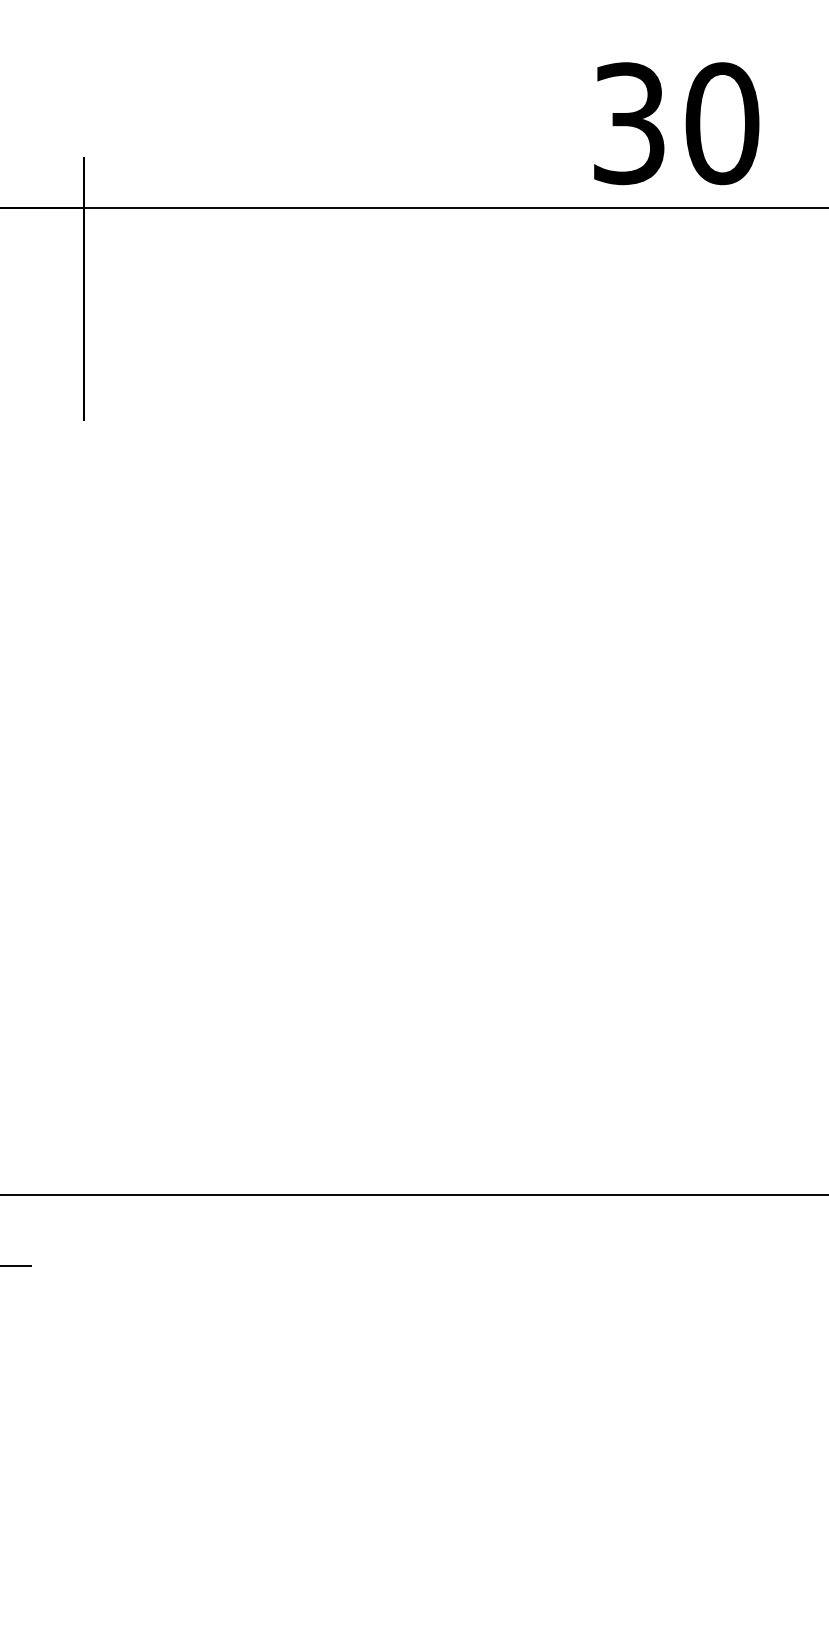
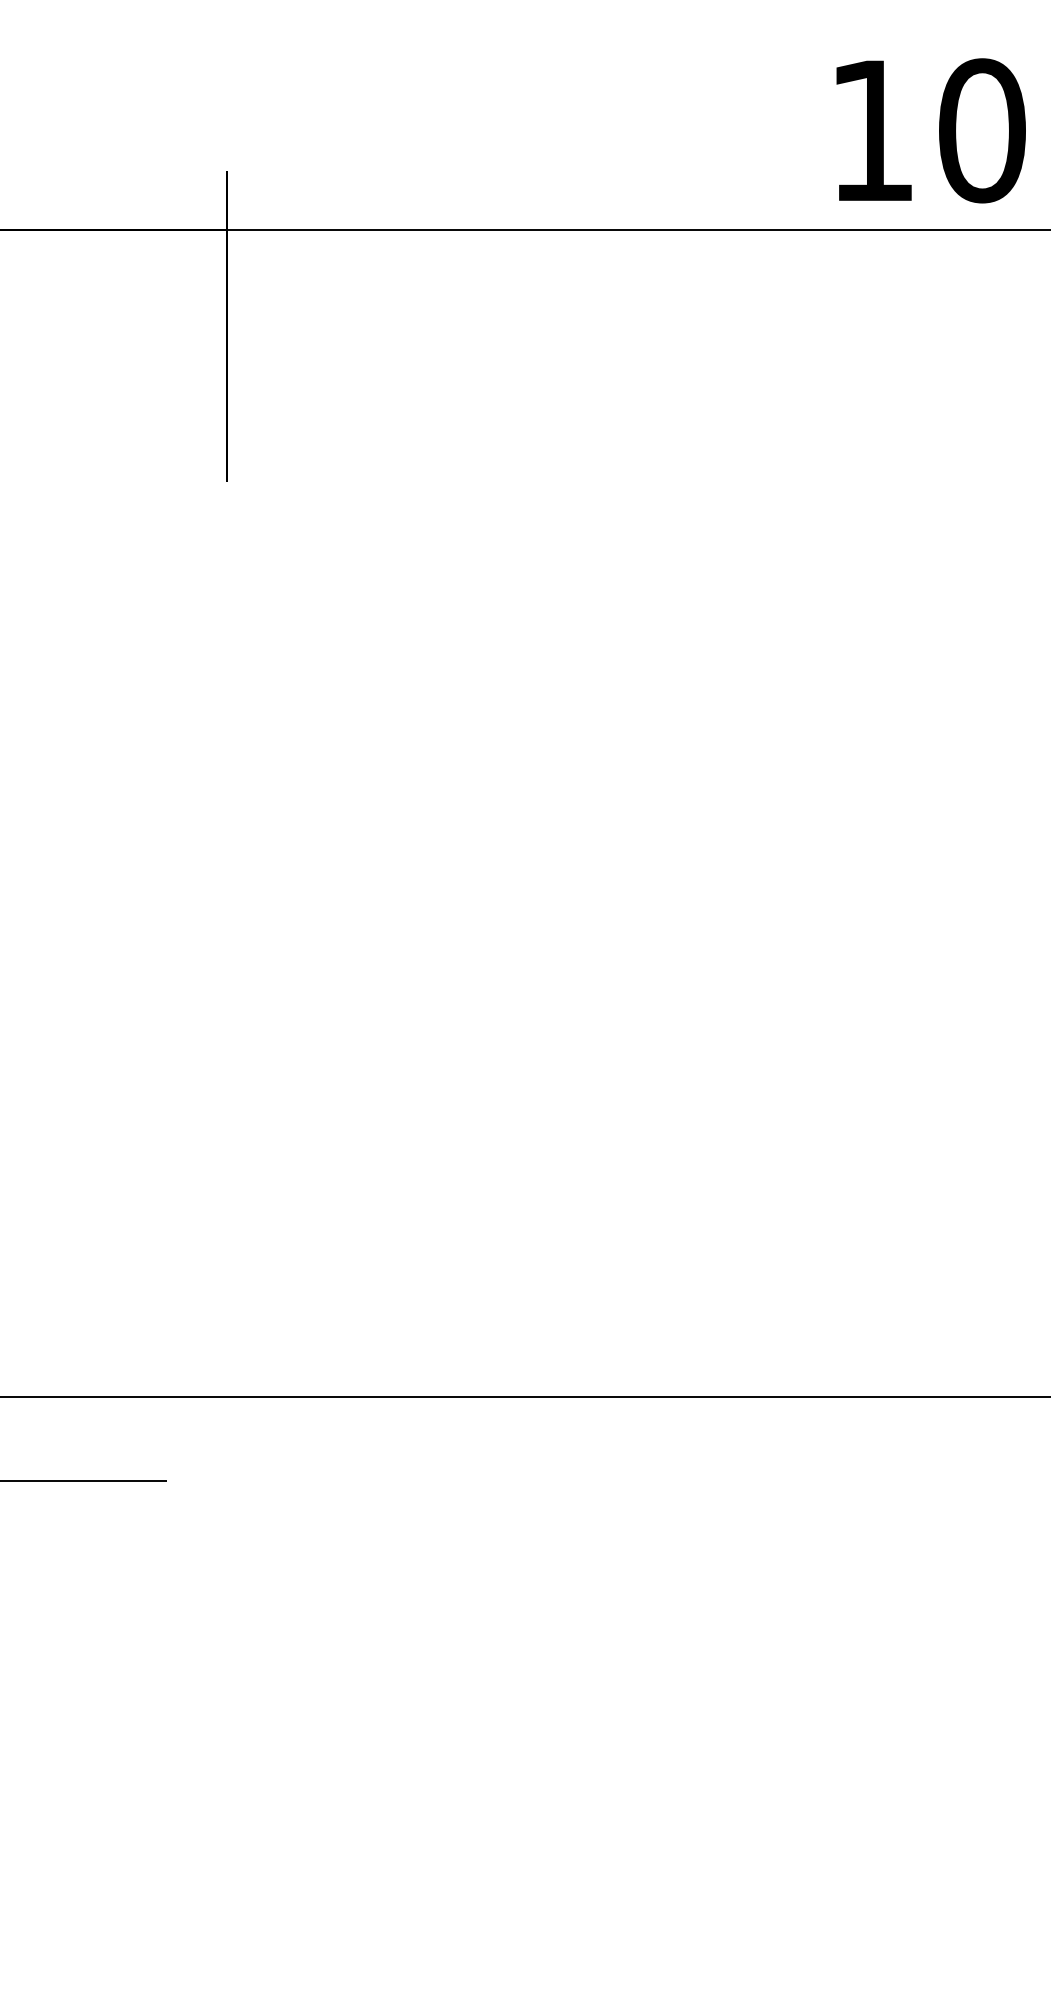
text: (628, 123) -> (871, 130), 30 -> 10

